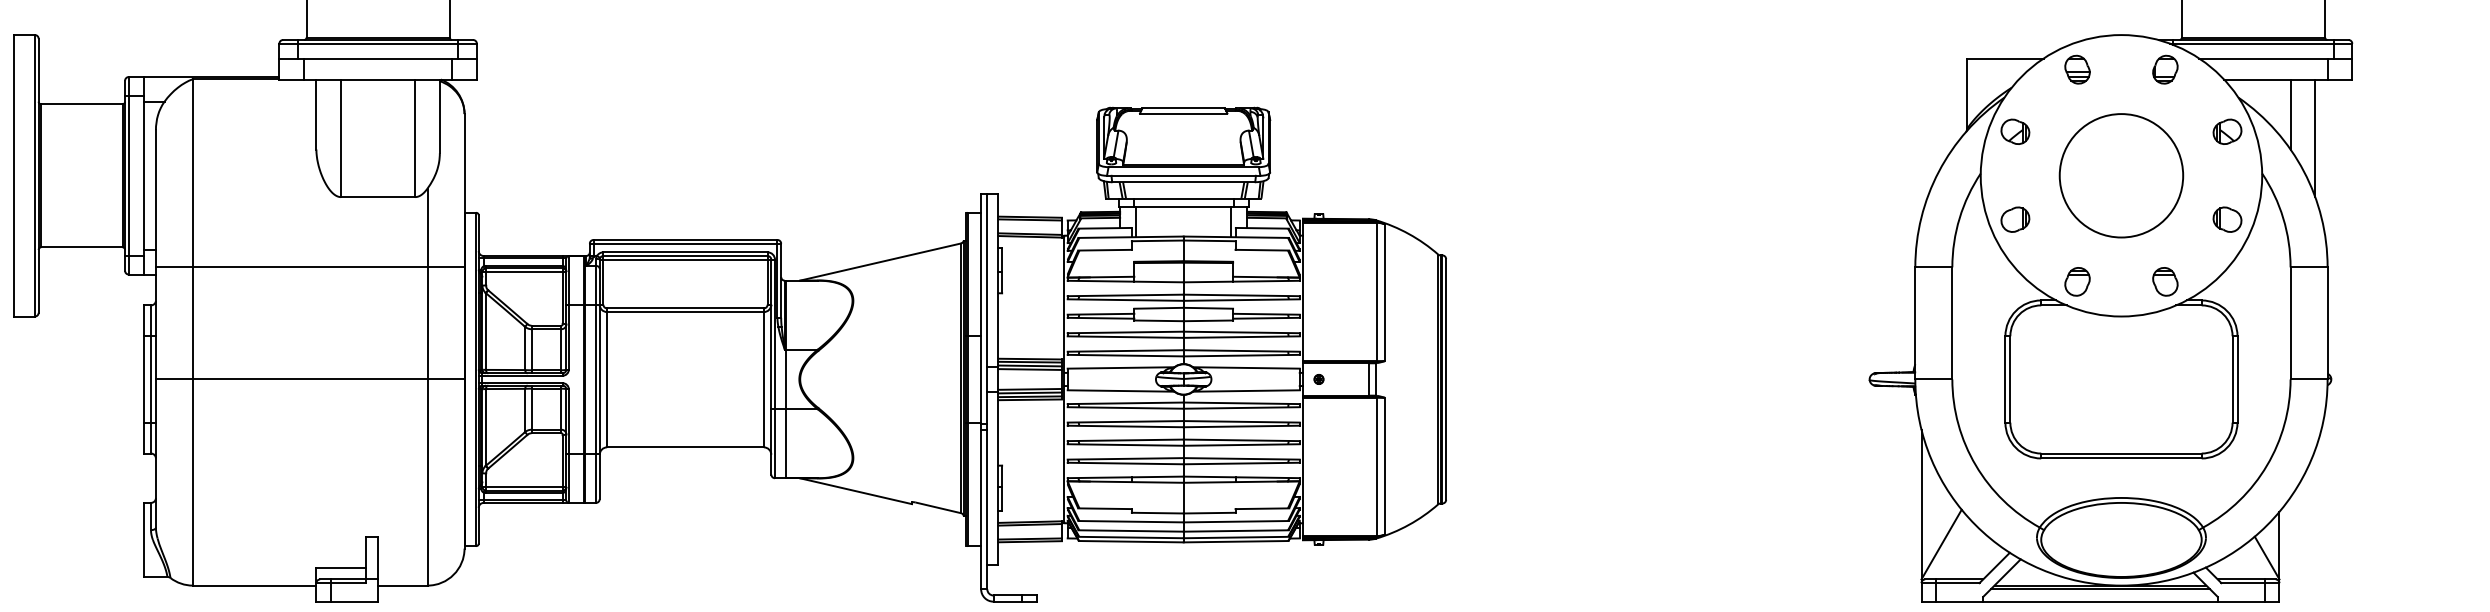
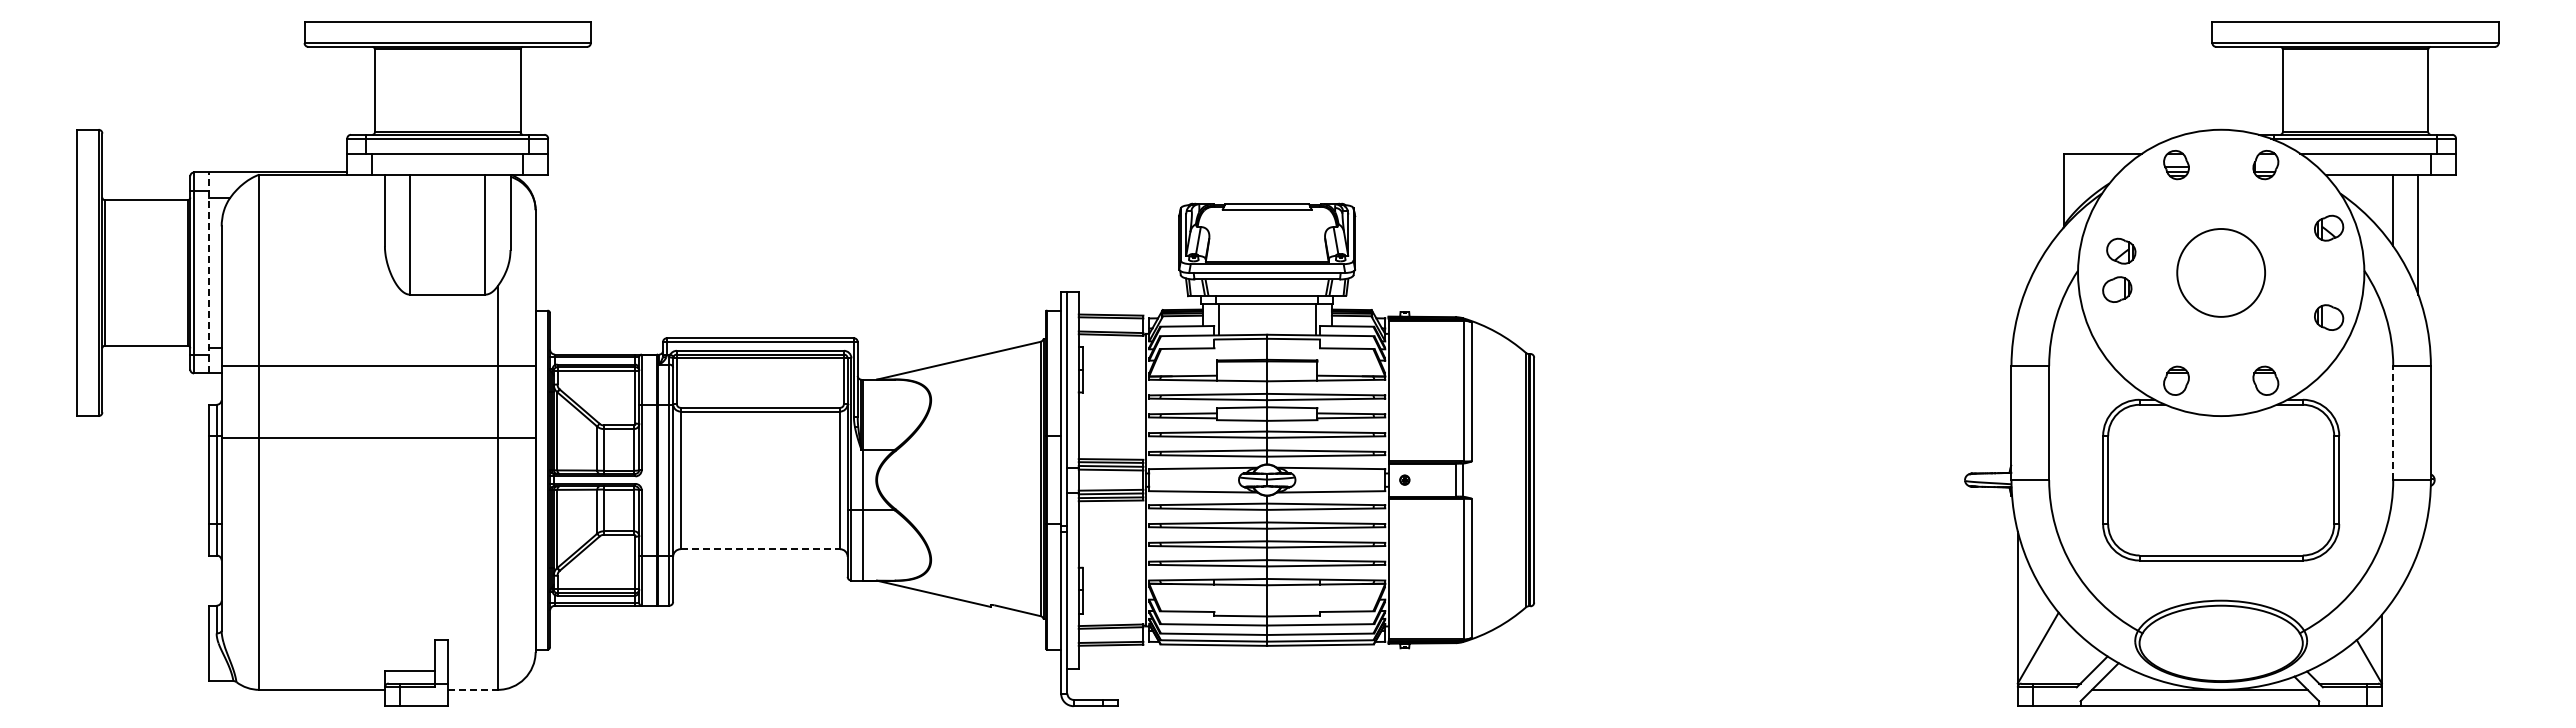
part: (2015, 131) -> (2121, 250), moved
line: (143, 175) -> (209, 272), solid -> dashed
circle: (2120, 175) -> (2220, 272), size x0.7
part: (2015, 219) -> (2117, 289), moved
line: (2290, 322) -> (2393, 422), solid -> dashed
line: (310, 379) -> (378, 438), moved
line: (685, 447) -> (760, 549), solid -> dashed
line: (403, 585) -> (473, 689), solid -> dashed
line: (2100, 589) -> (2199, 693), removed

